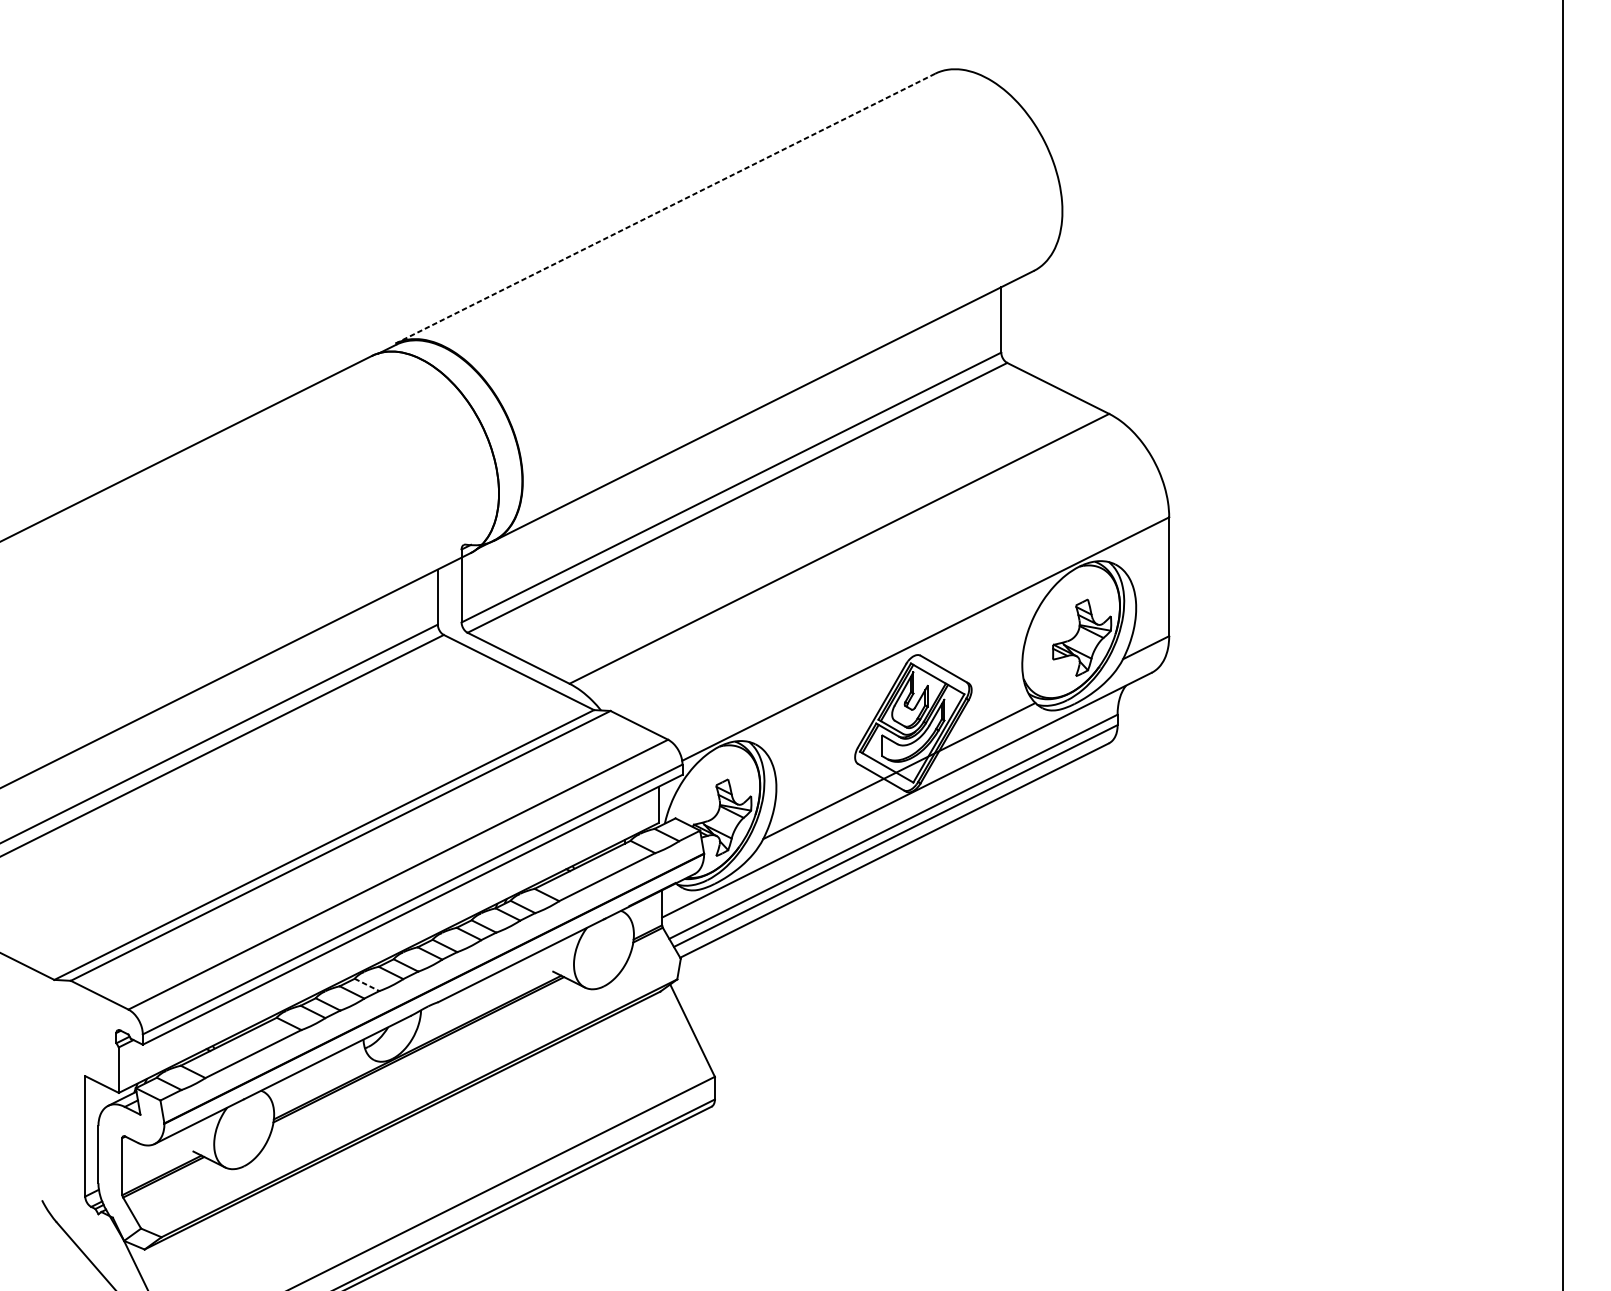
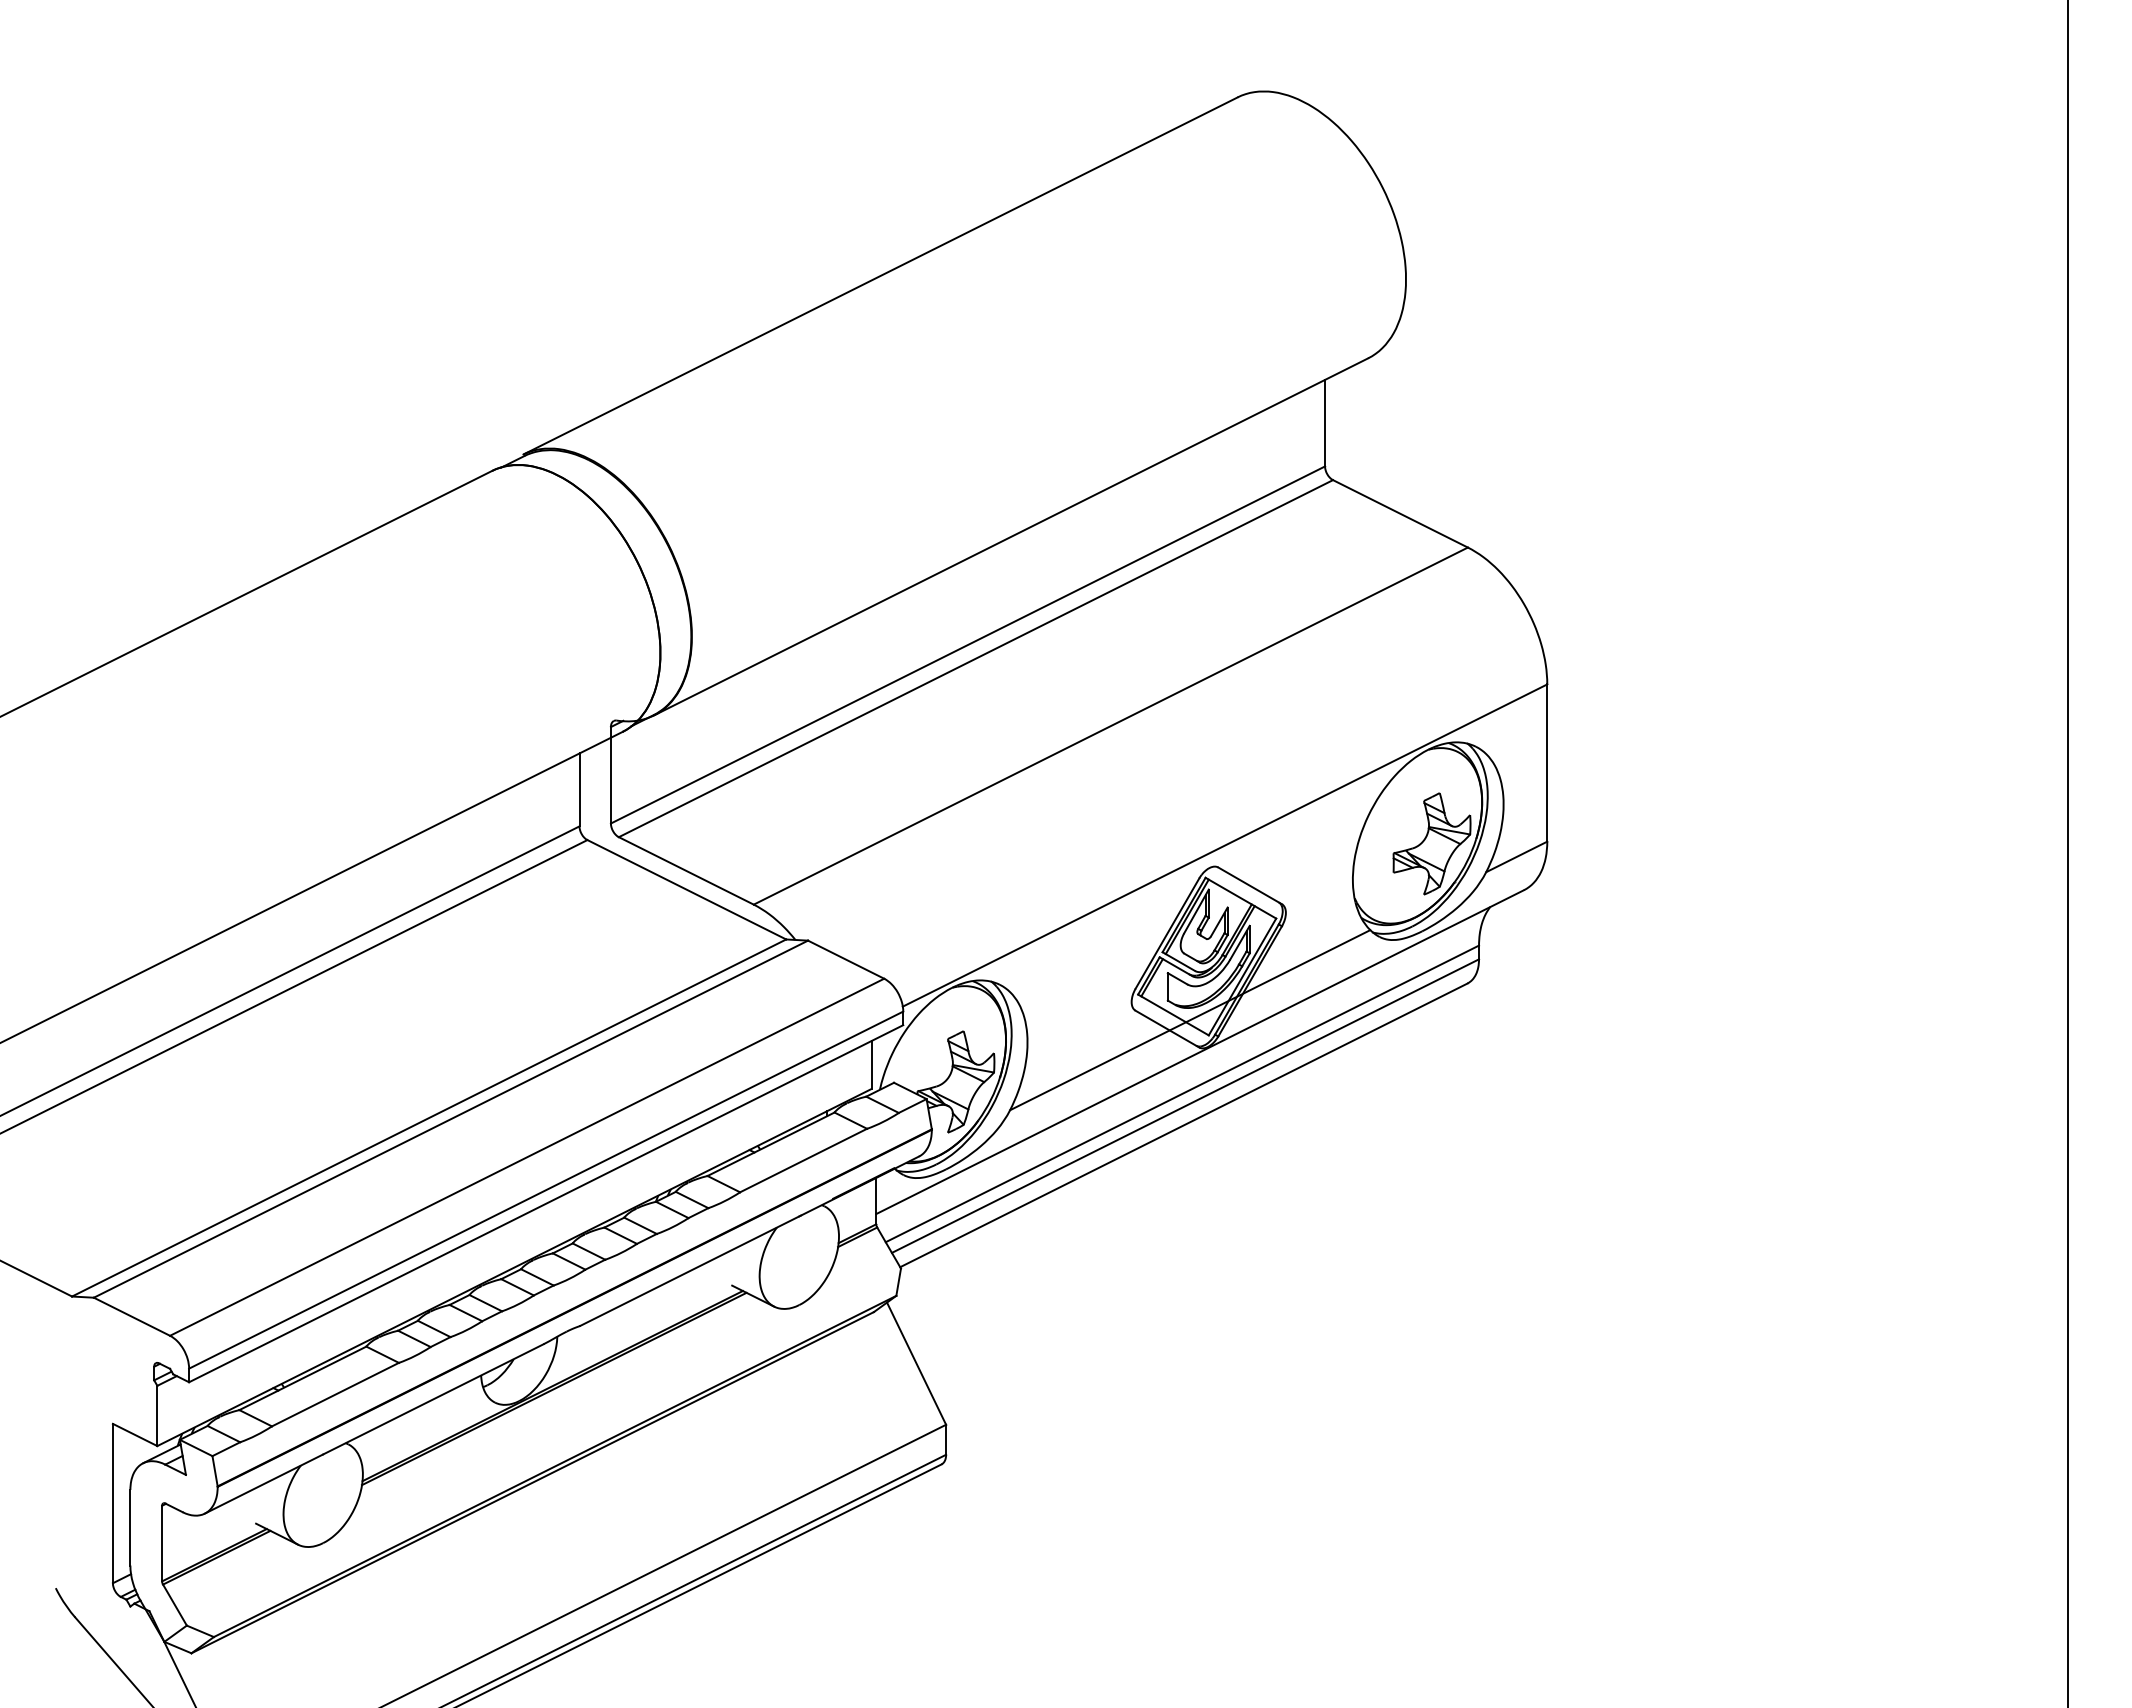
line: (665, 209) -> (880, 276), dashed -> solid
line: (367, 985) -> (486, 1303), dashed -> solid

